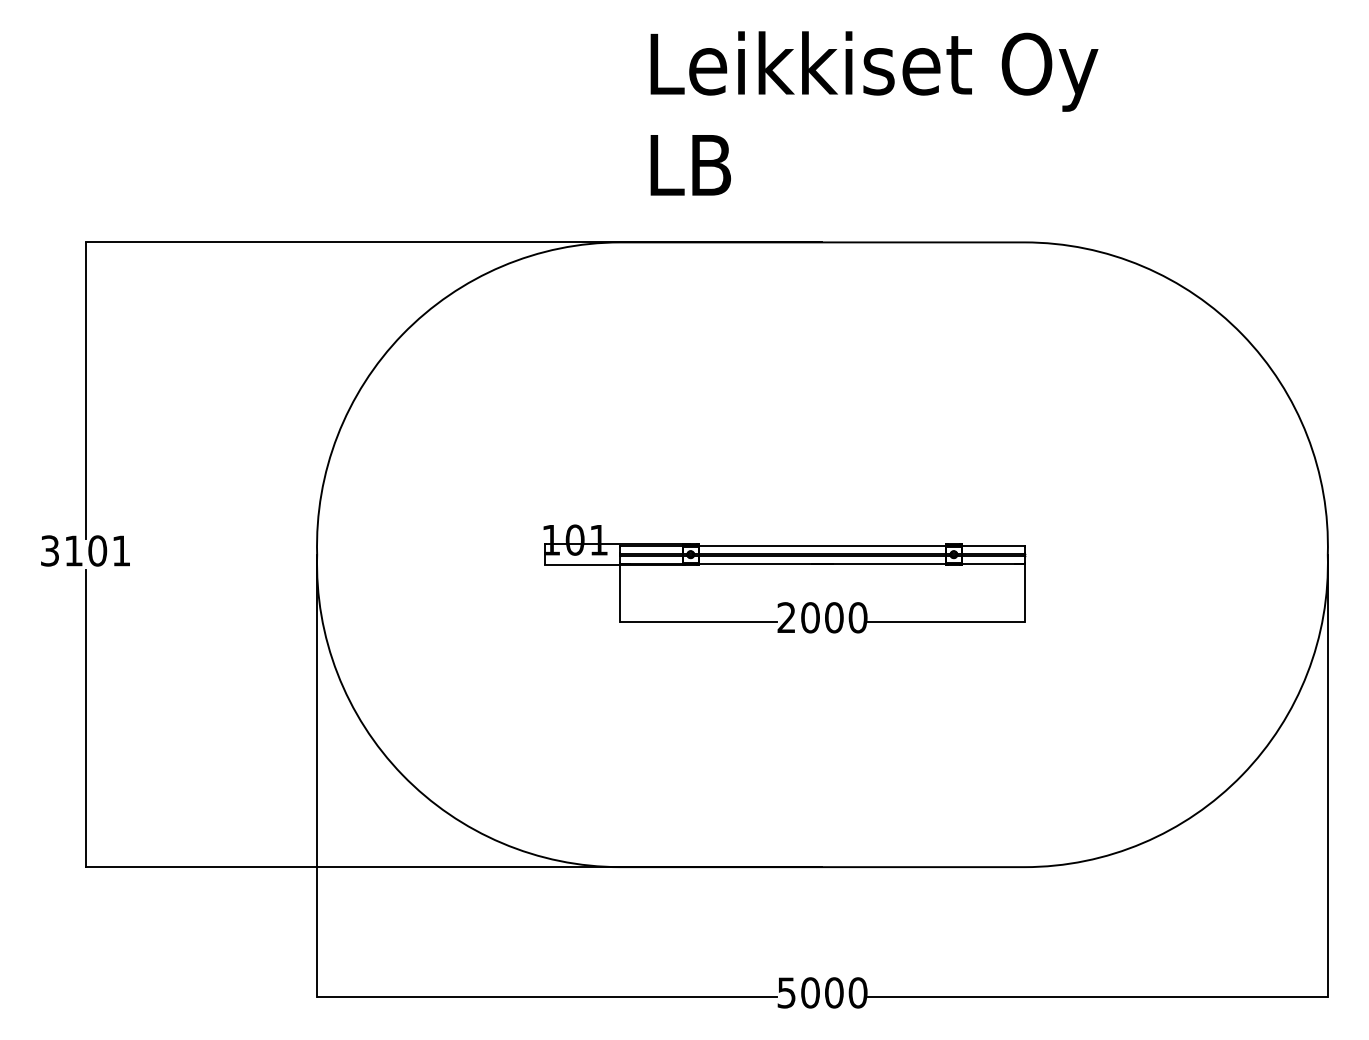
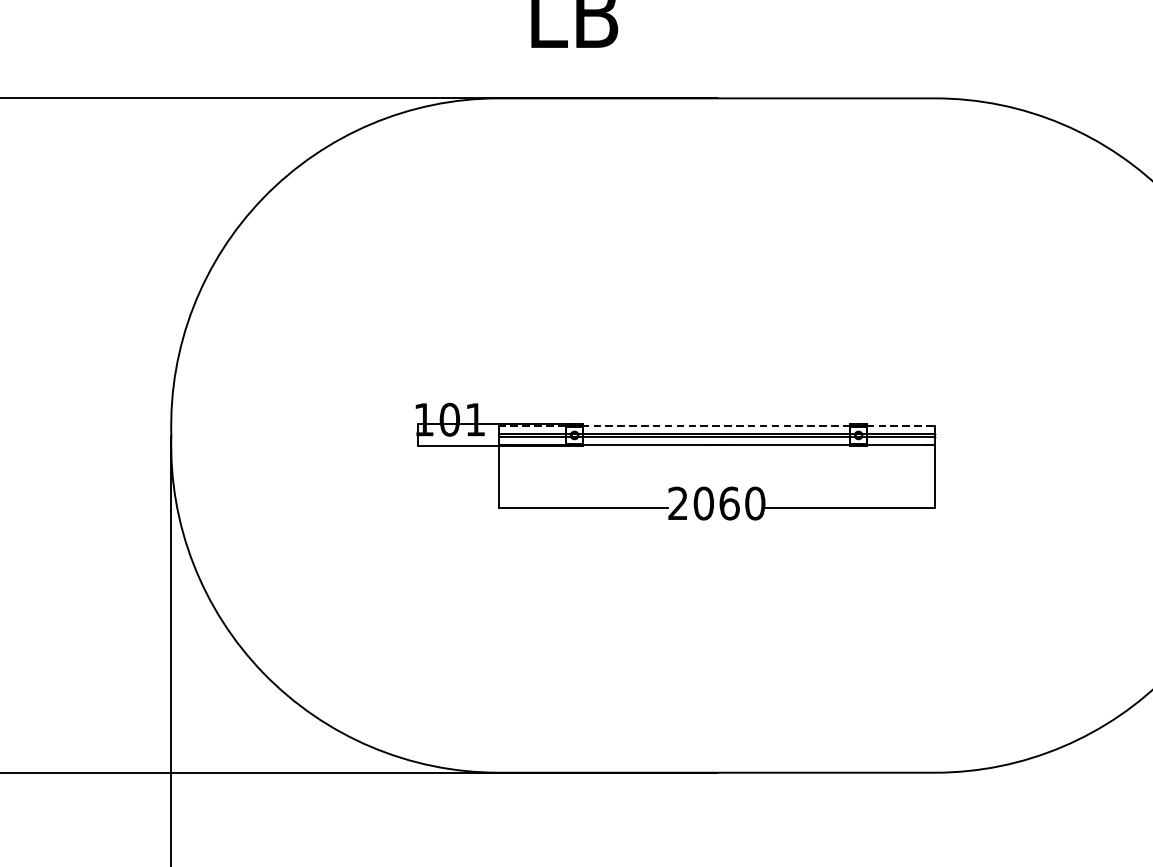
line: (822, 545) -> (716, 425), solid -> dashed
text: (834, 617) -> (729, 503), 2000 -> 2060

